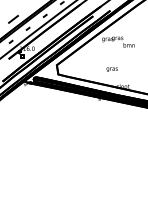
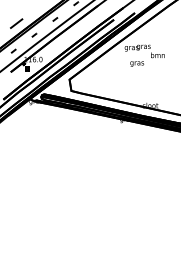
text: (112, 69) -> (137, 63), moved

